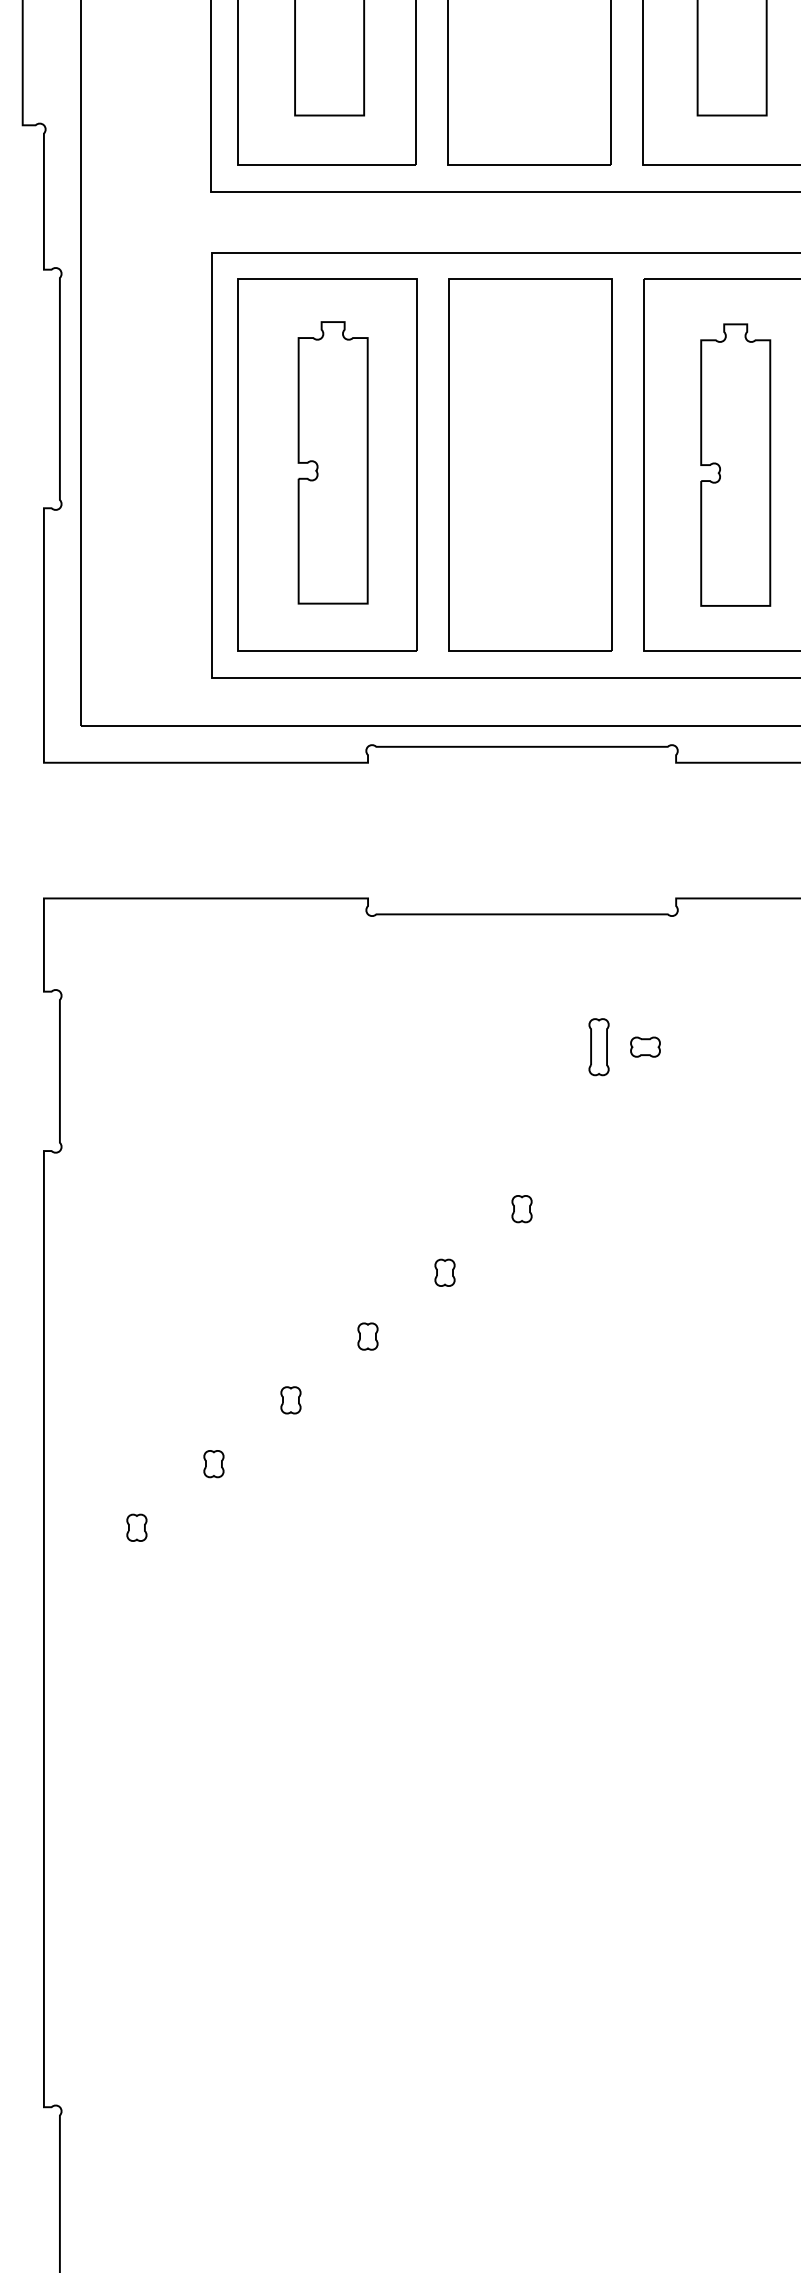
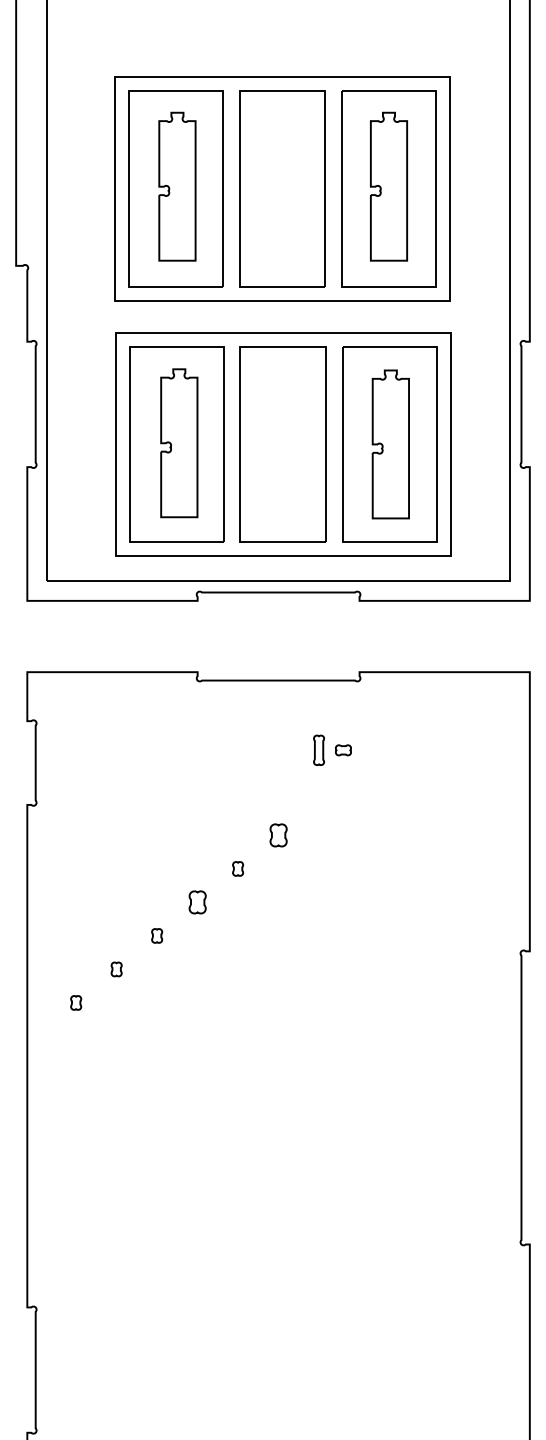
part: (521, 1209) -> (278, 835), size x1.6
part: (367, 1336) -> (197, 902), size x1.6

